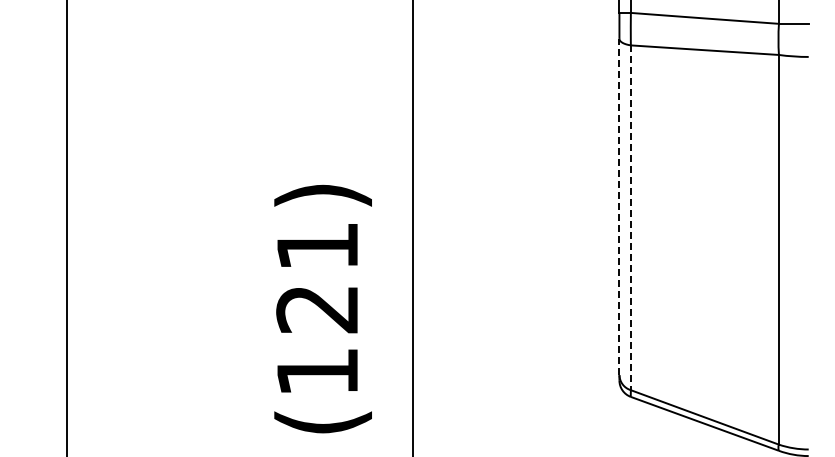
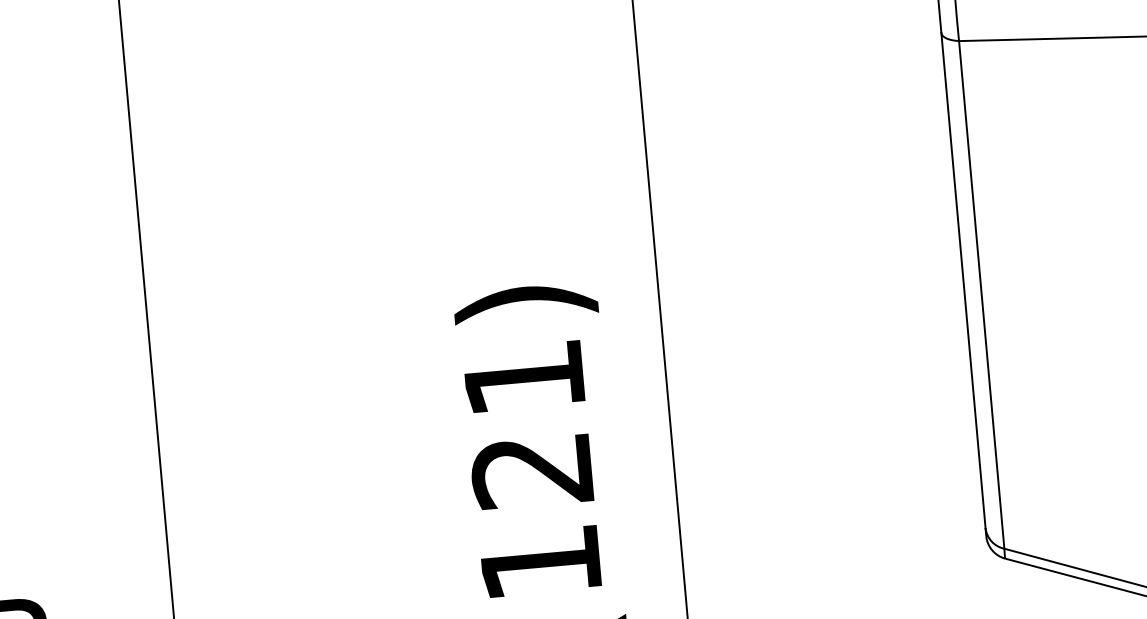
line: (619, 206) -> (963, 279), dashed -> solid
line: (630, 218) -> (981, 295), dashed -> solid

